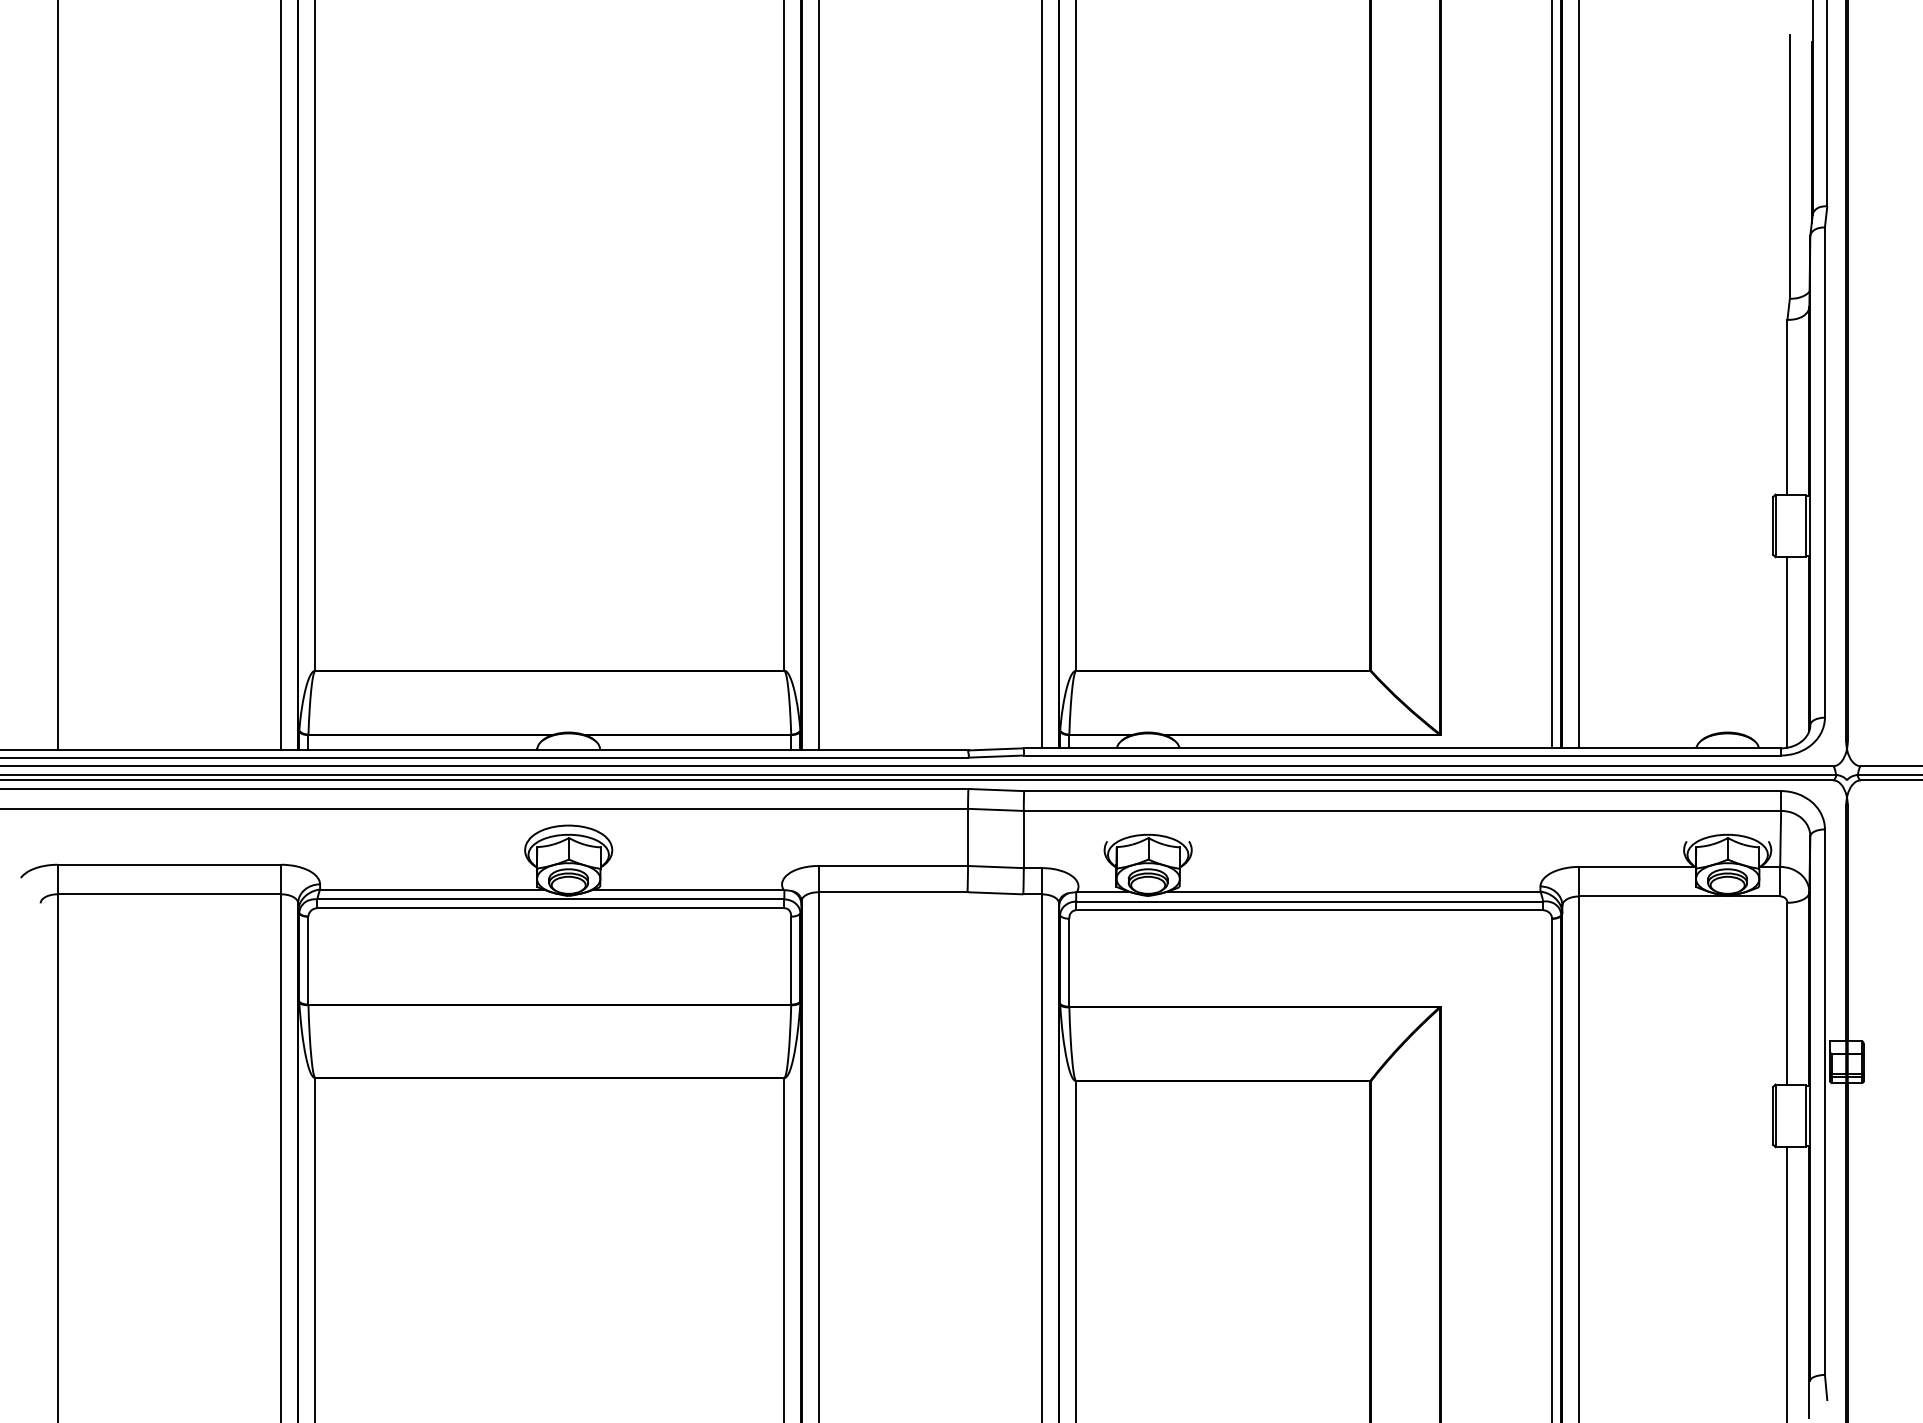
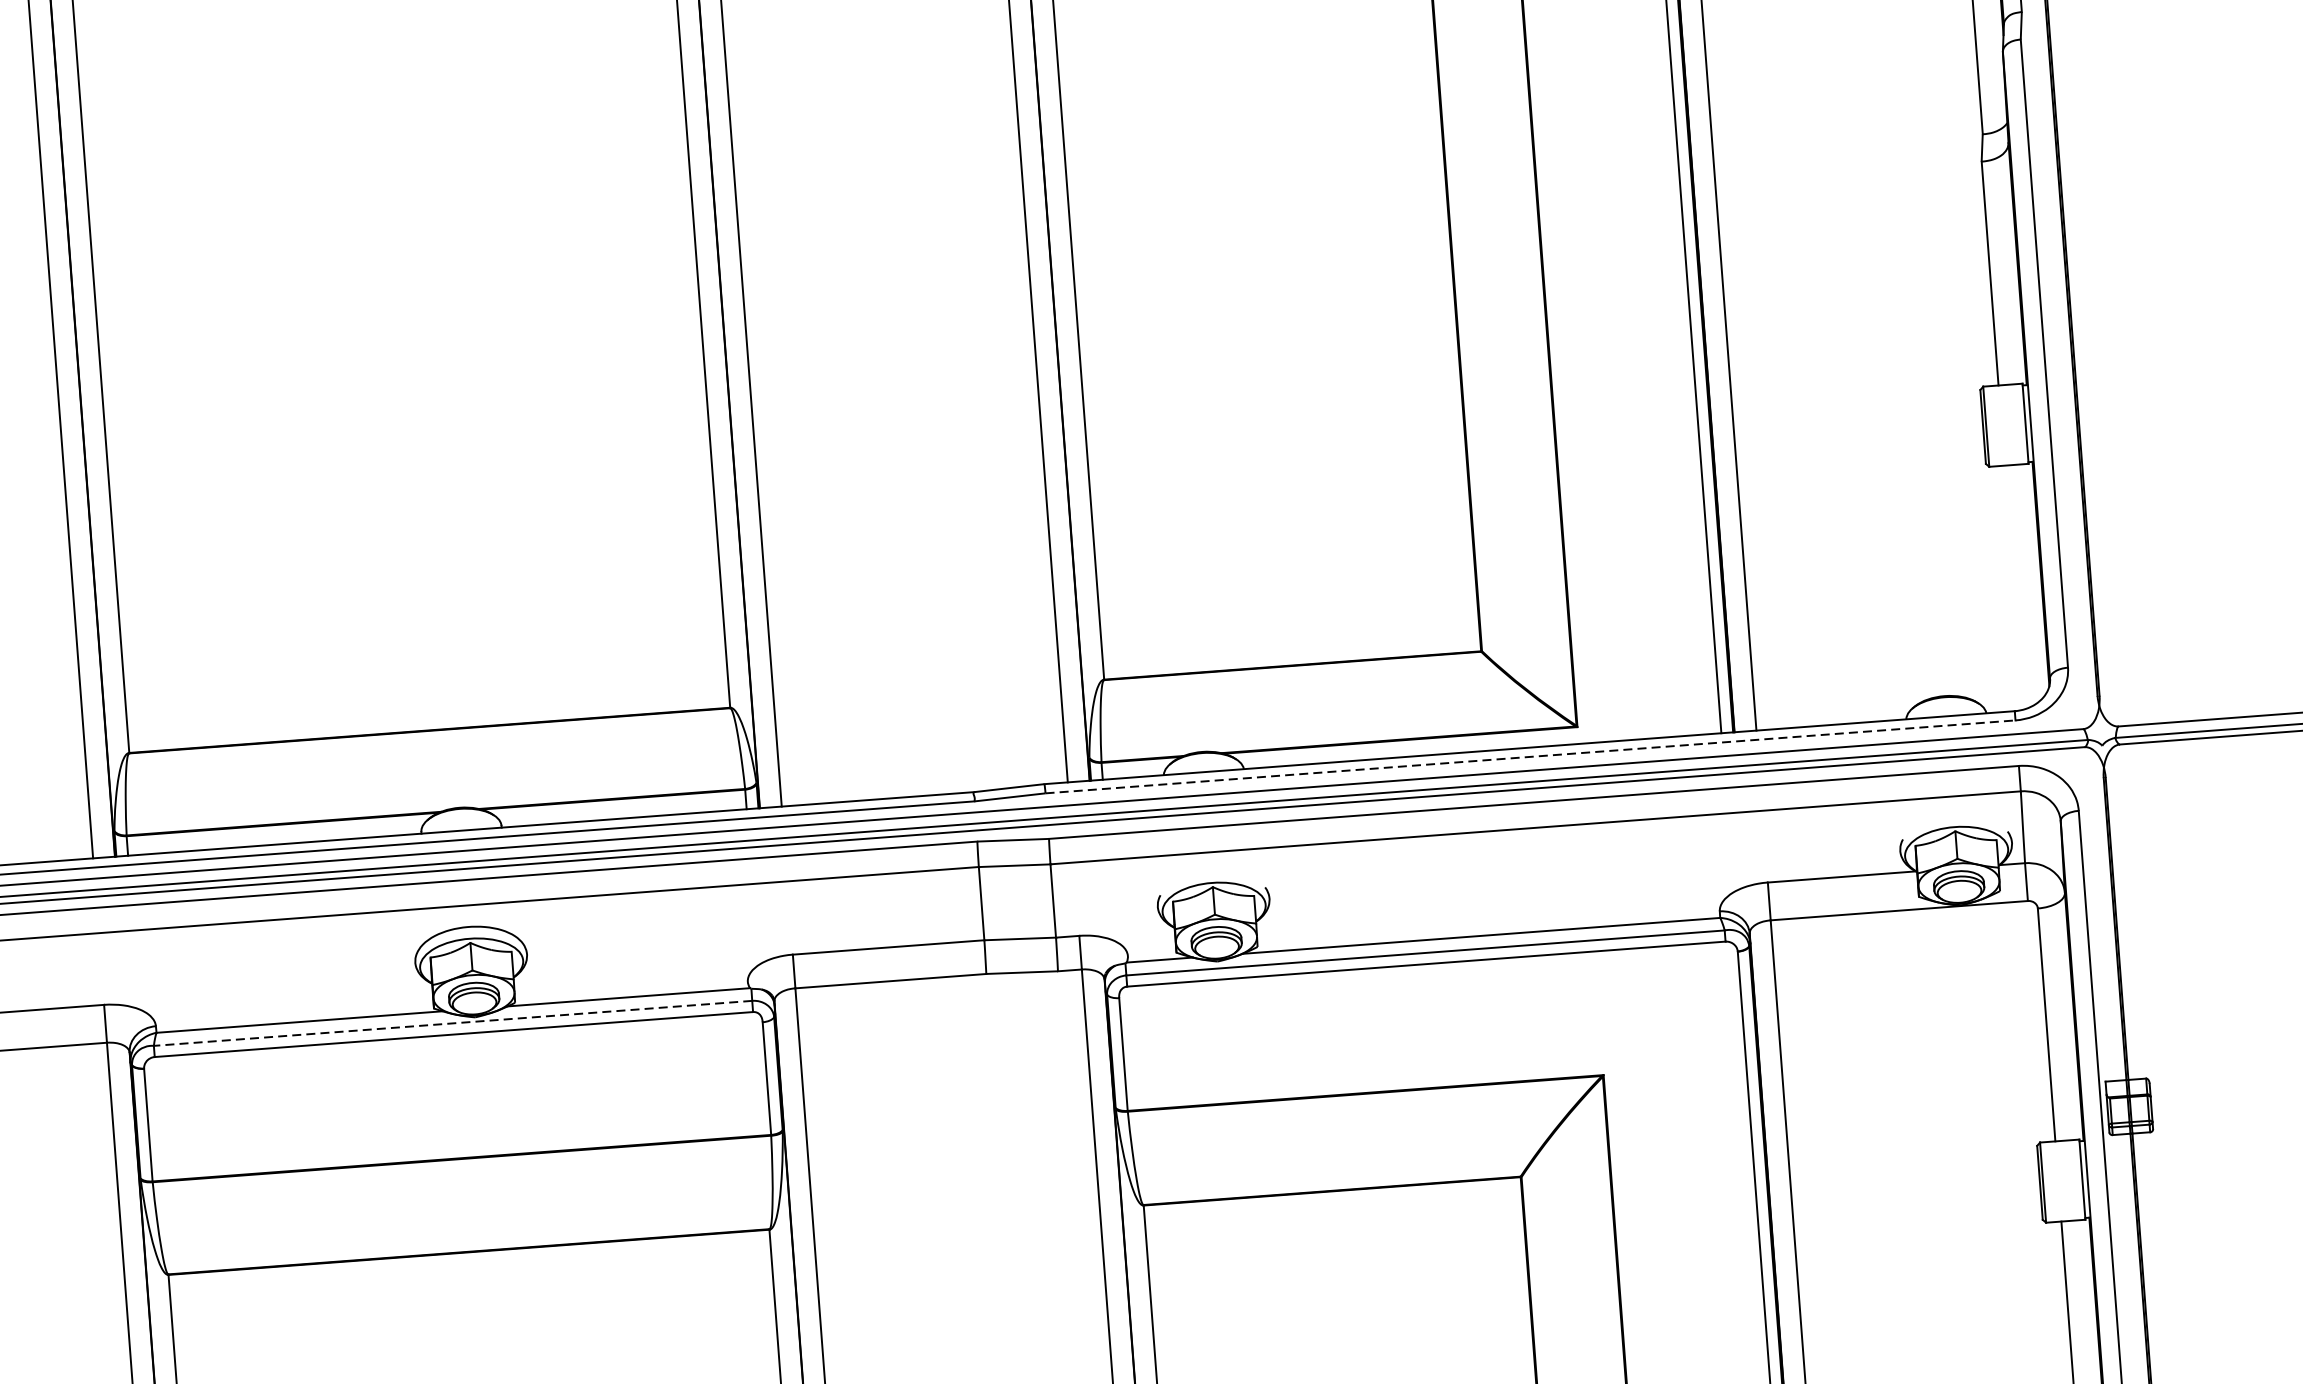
line: (1787, 652) -> (2013, 587), removed
line: (1402, 755) -> (1530, 756), solid -> dashed
line: (550, 899) -> (452, 1023), solid -> dashed

